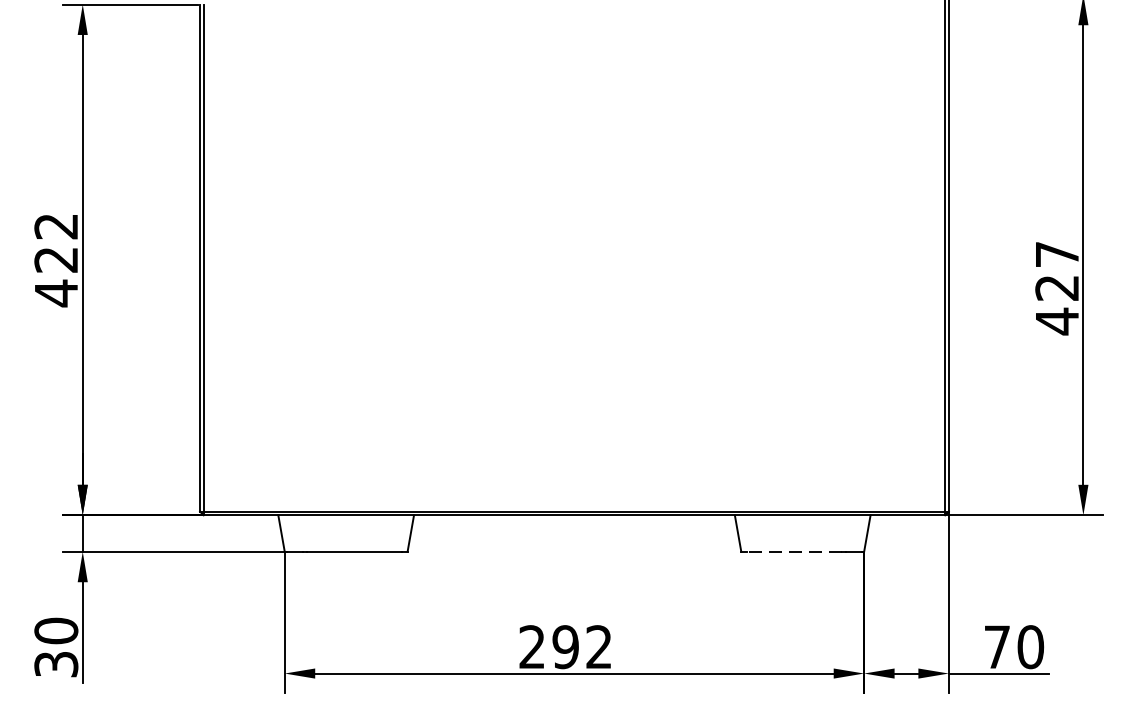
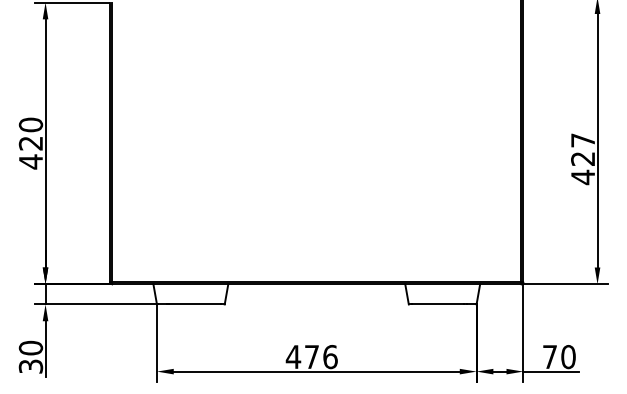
text: (55, 225) -> (30, 124), 422 -> 420
line: (793, 551) -> (437, 304), dashed -> solid
text: (564, 646) -> (311, 356), 292 -> 476

